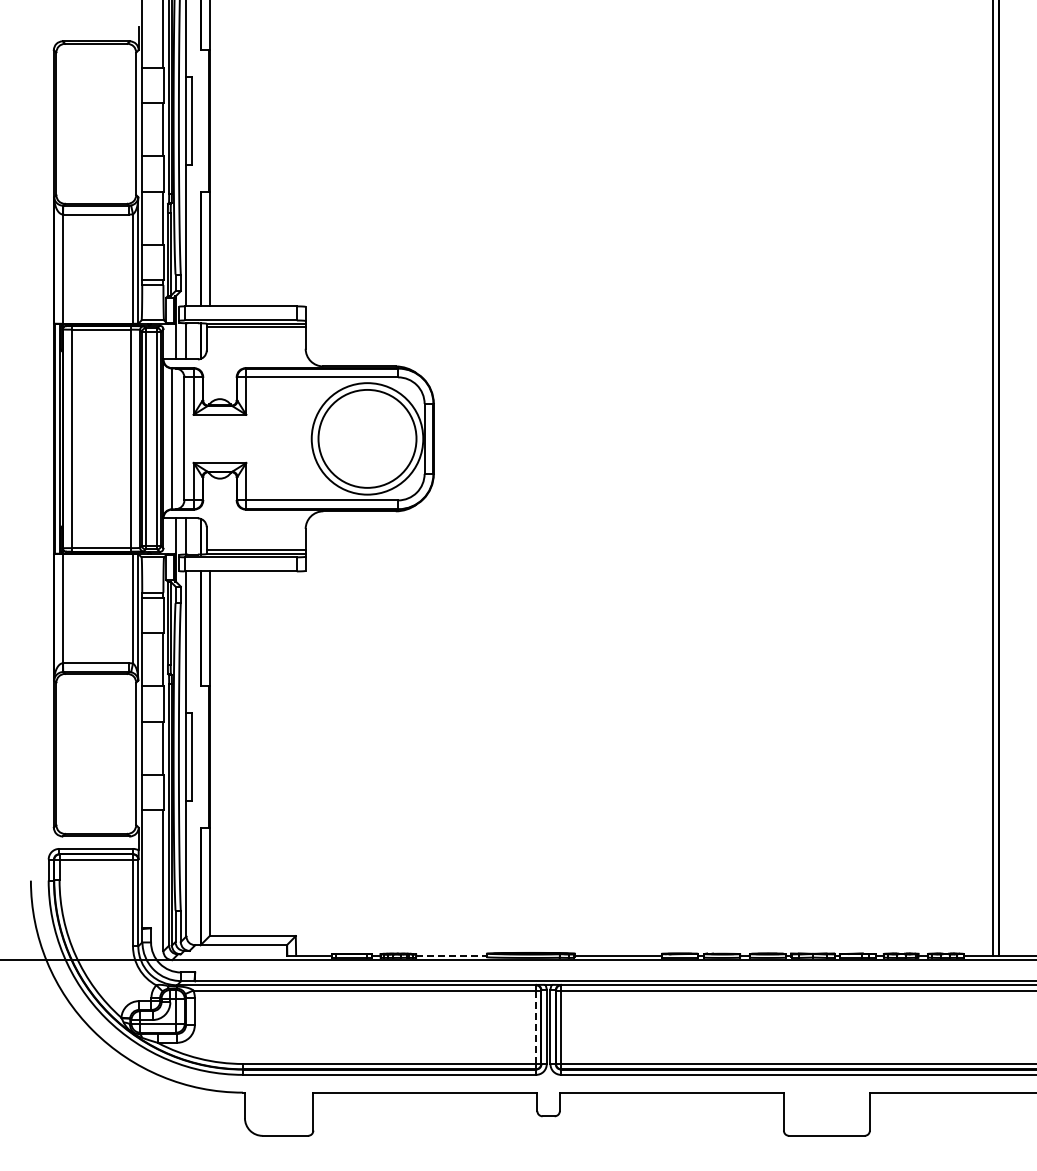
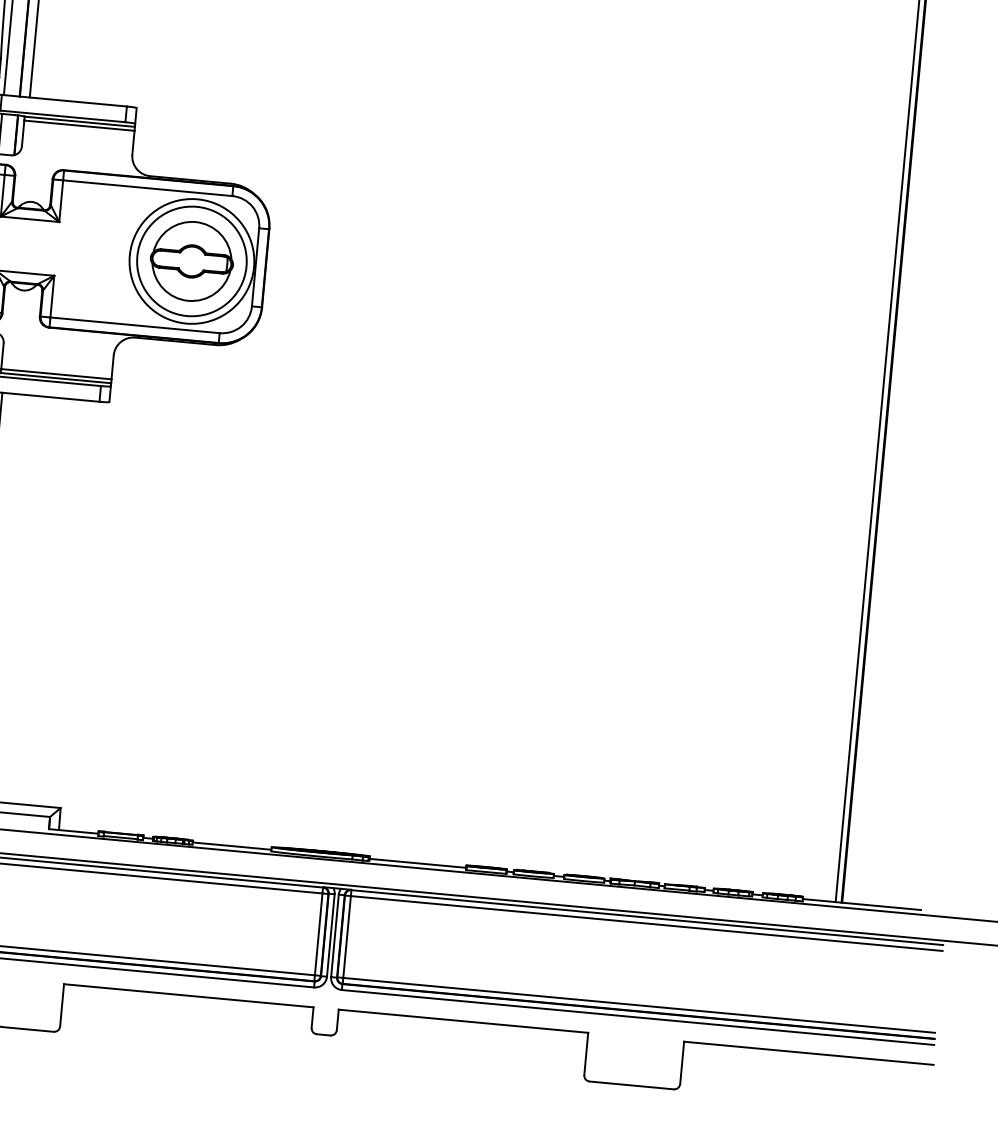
part: (367, 438) -> (191, 261), added
line: (451, 955) -> (232, 845), dashed -> solid
line: (535, 1027) -> (318, 934), dashed -> solid

